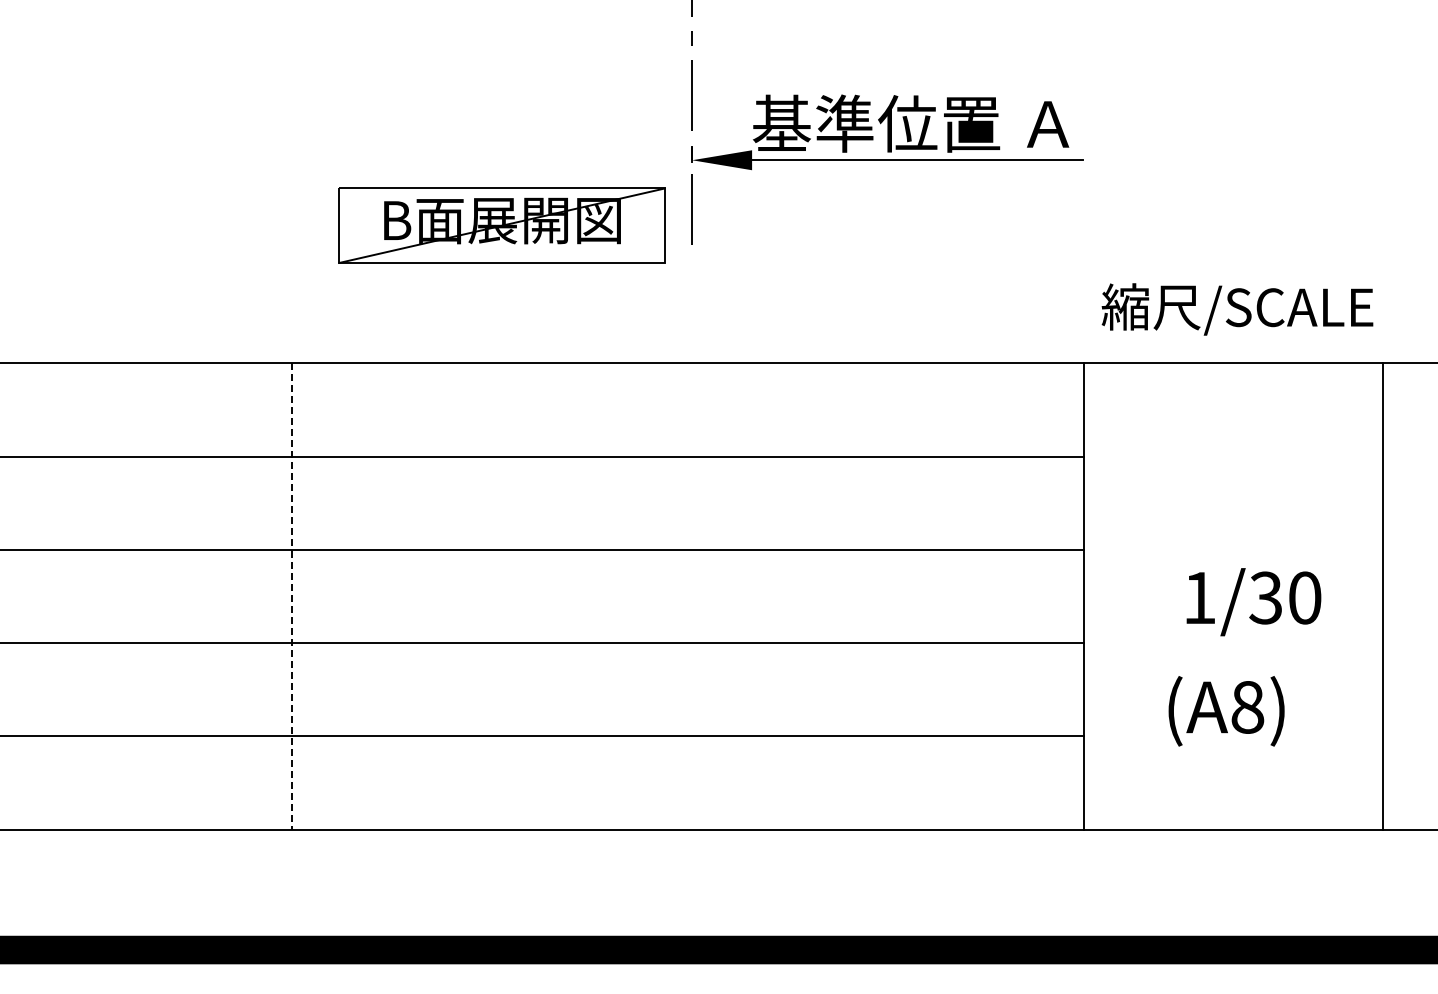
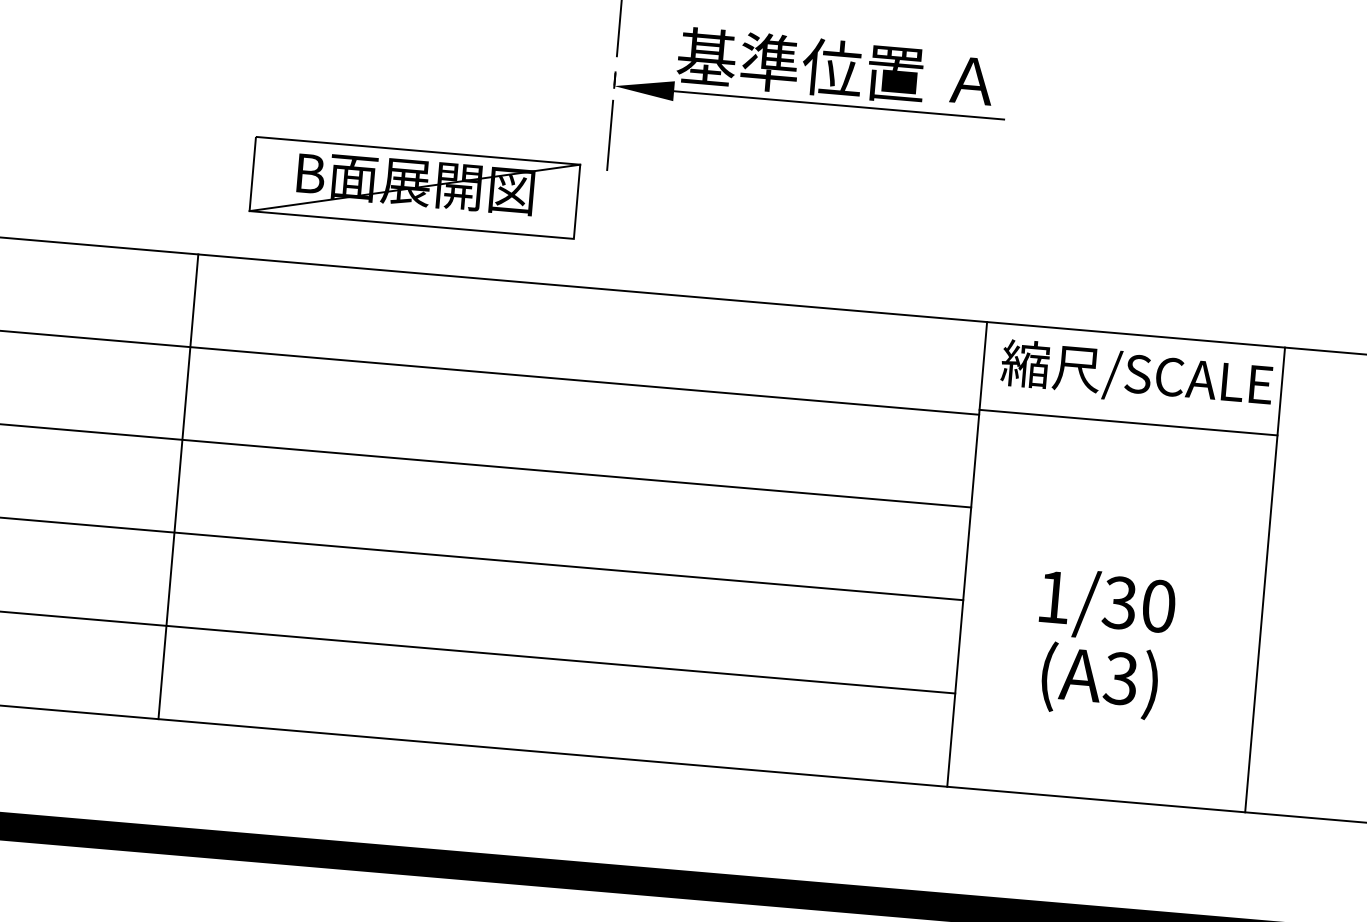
part: (501, 225) -> (414, 187), moved
text: (1237, 309) -> (1136, 376), moved
line: (1232, 451) -> (1127, 422), added
line: (292, 597) -> (178, 487), dashed -> solid
text: (1253, 602) -> (1107, 606), moved
text: (1247, 706) -> (1121, 677), (A8) -> (A3)

